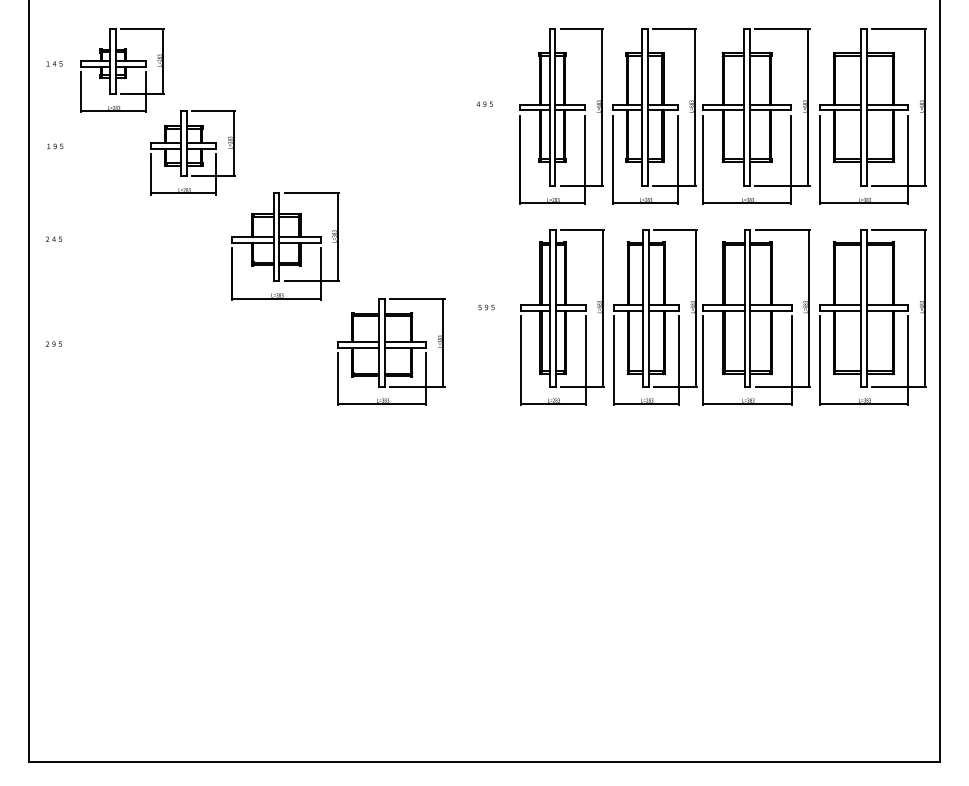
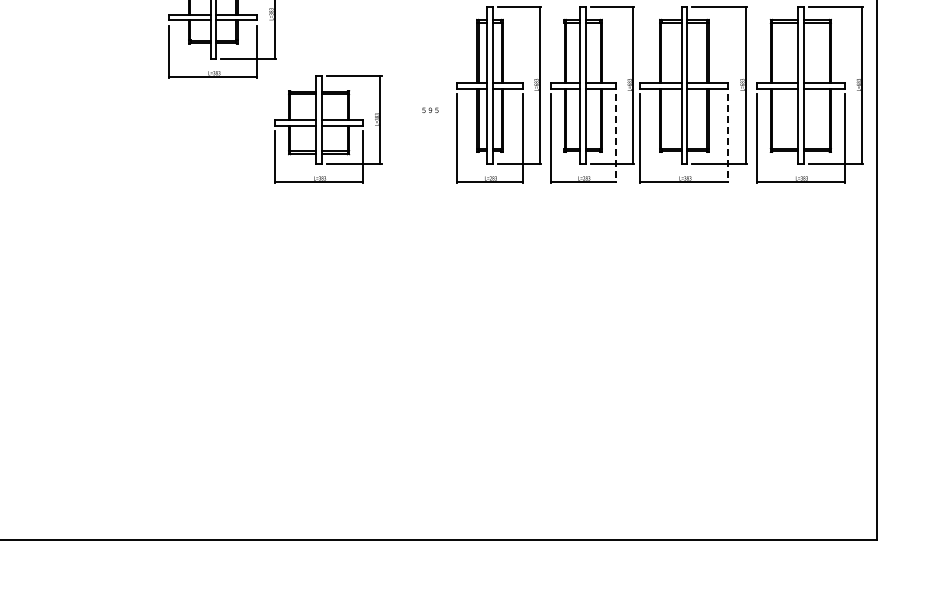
text: (486, 307) -> (430, 110), moved
line: (678, 361) -> (615, 139), solid -> dashed
line: (791, 361) -> (728, 139), solid -> dashed

